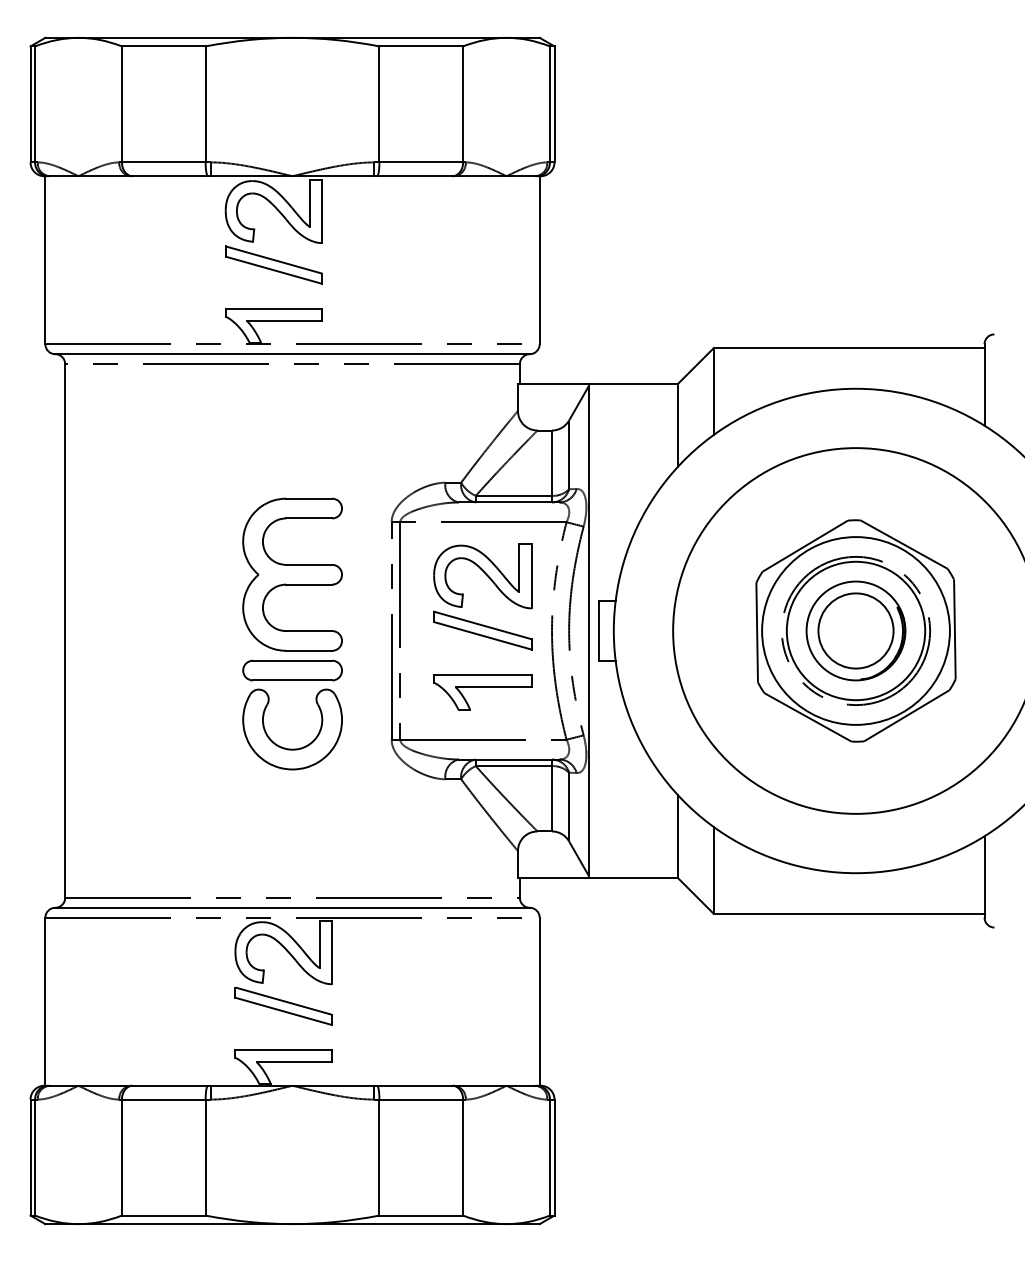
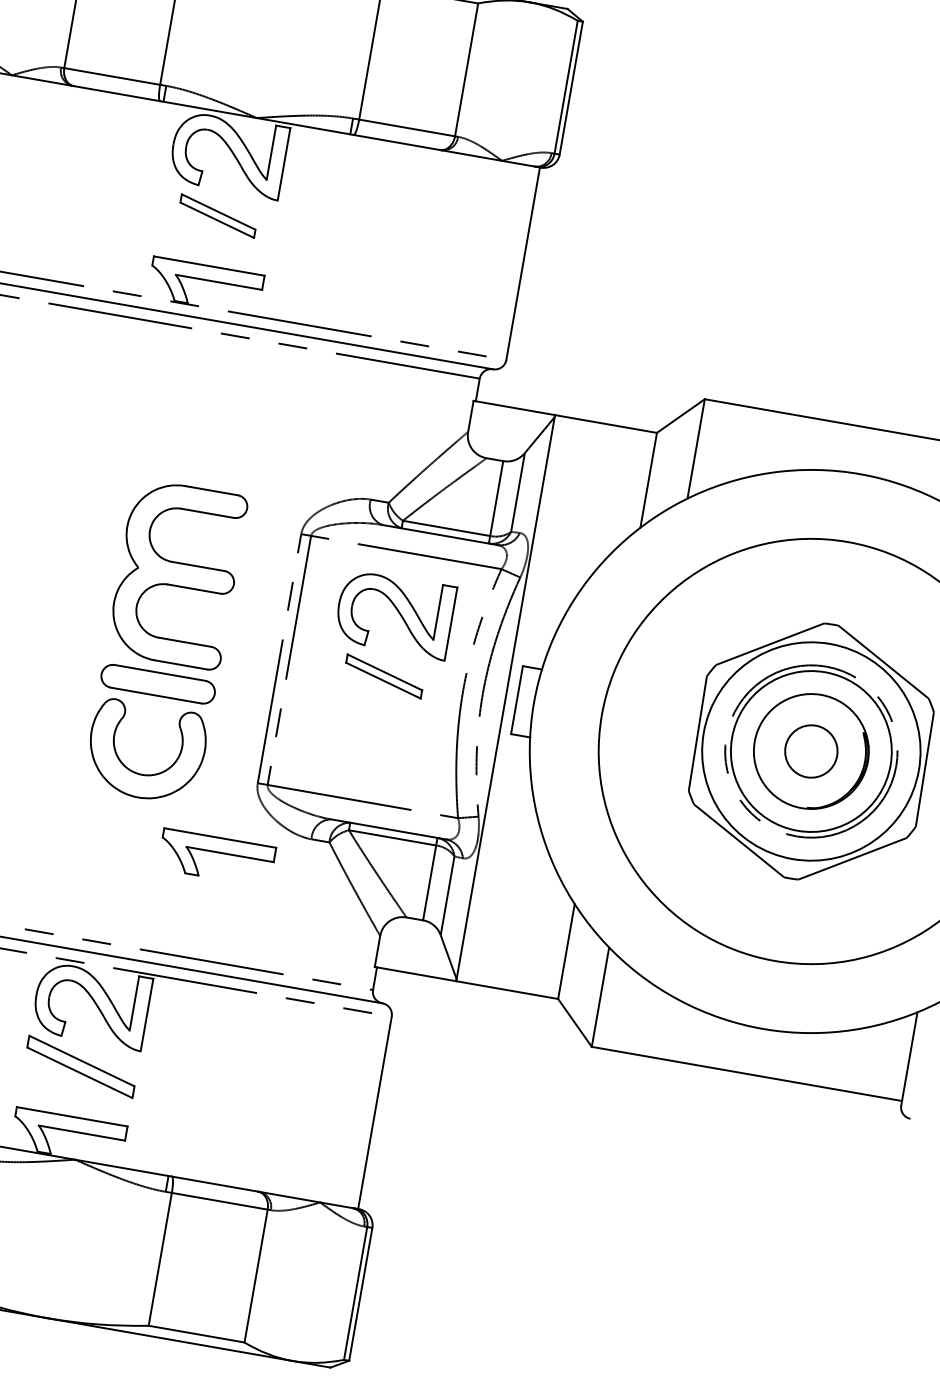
part: (273, 264) -> (217, 215), size x0.7
part: (482, 630) -> (383, 676), size x0.7
circle: (855, 630) -> (810, 750), size x0.6
part: (482, 692) -> (216, 858), moved

